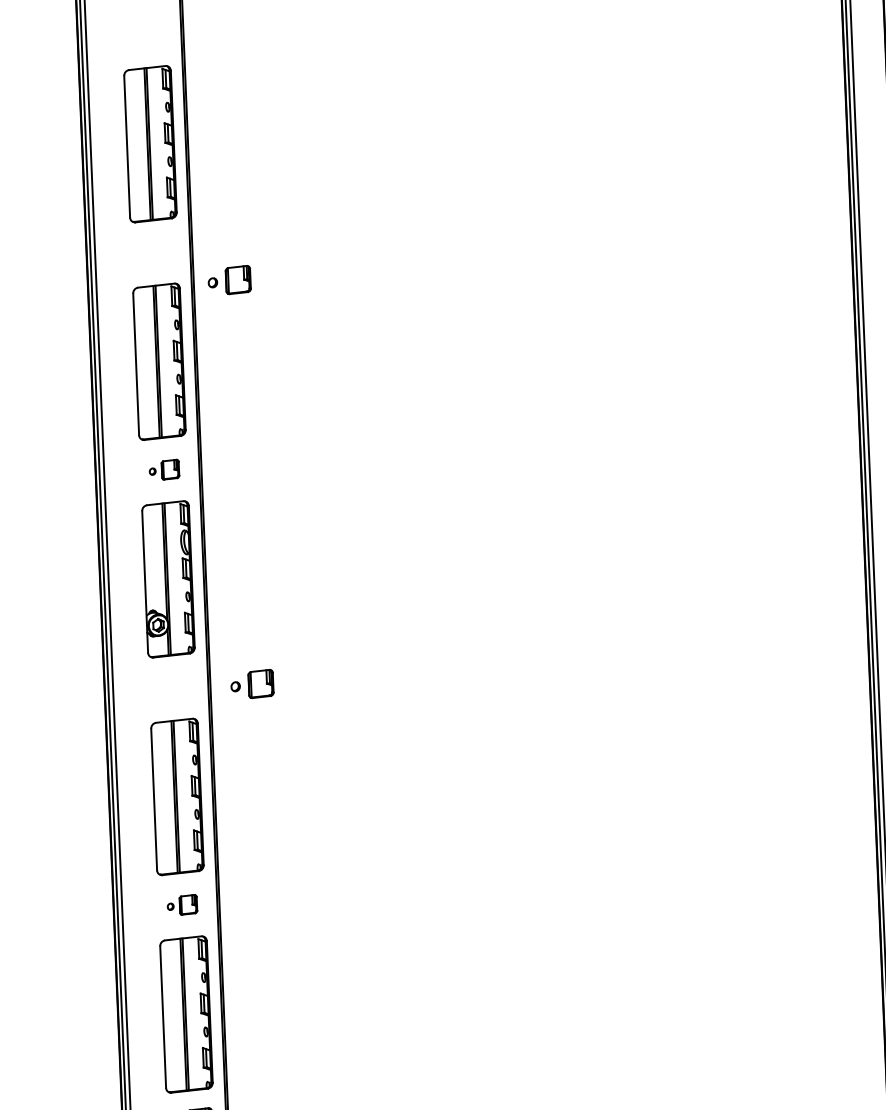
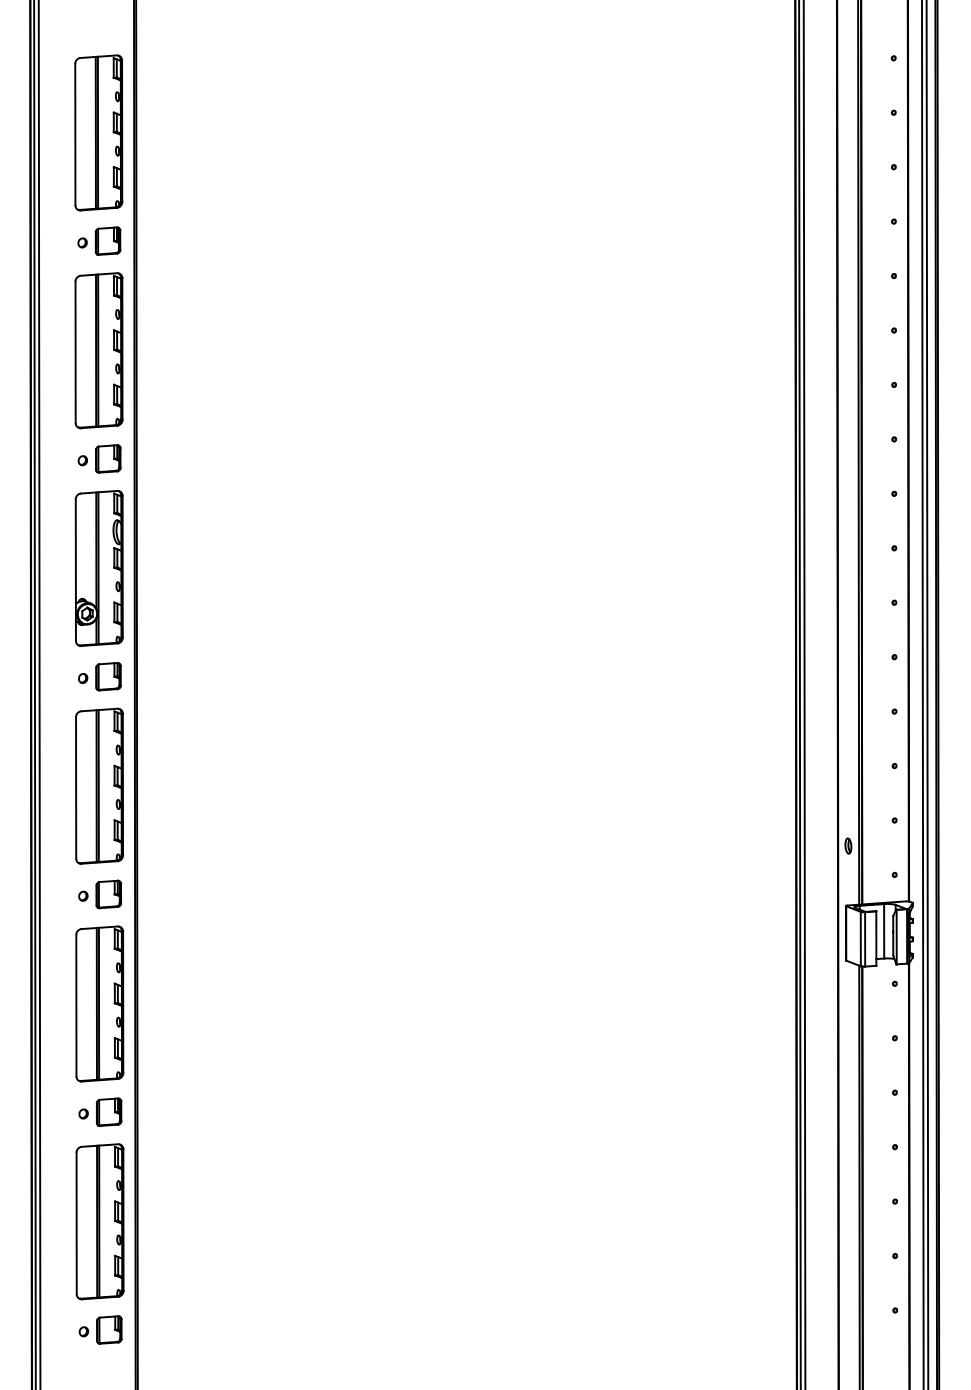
part: (229, 279) -> (99, 240), moved
part: (164, 469) -> (99, 458), size x1.43
part: (251, 684) -> (99, 676), moved
part: (181, 905) -> (99, 894), size x1.43

